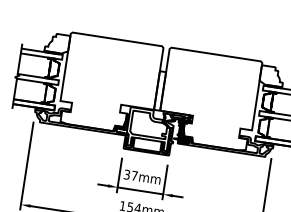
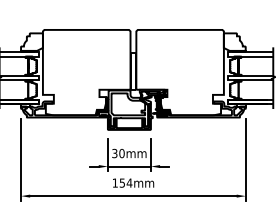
text: (134, 175) -> (121, 153), 37mm -> 30mm

